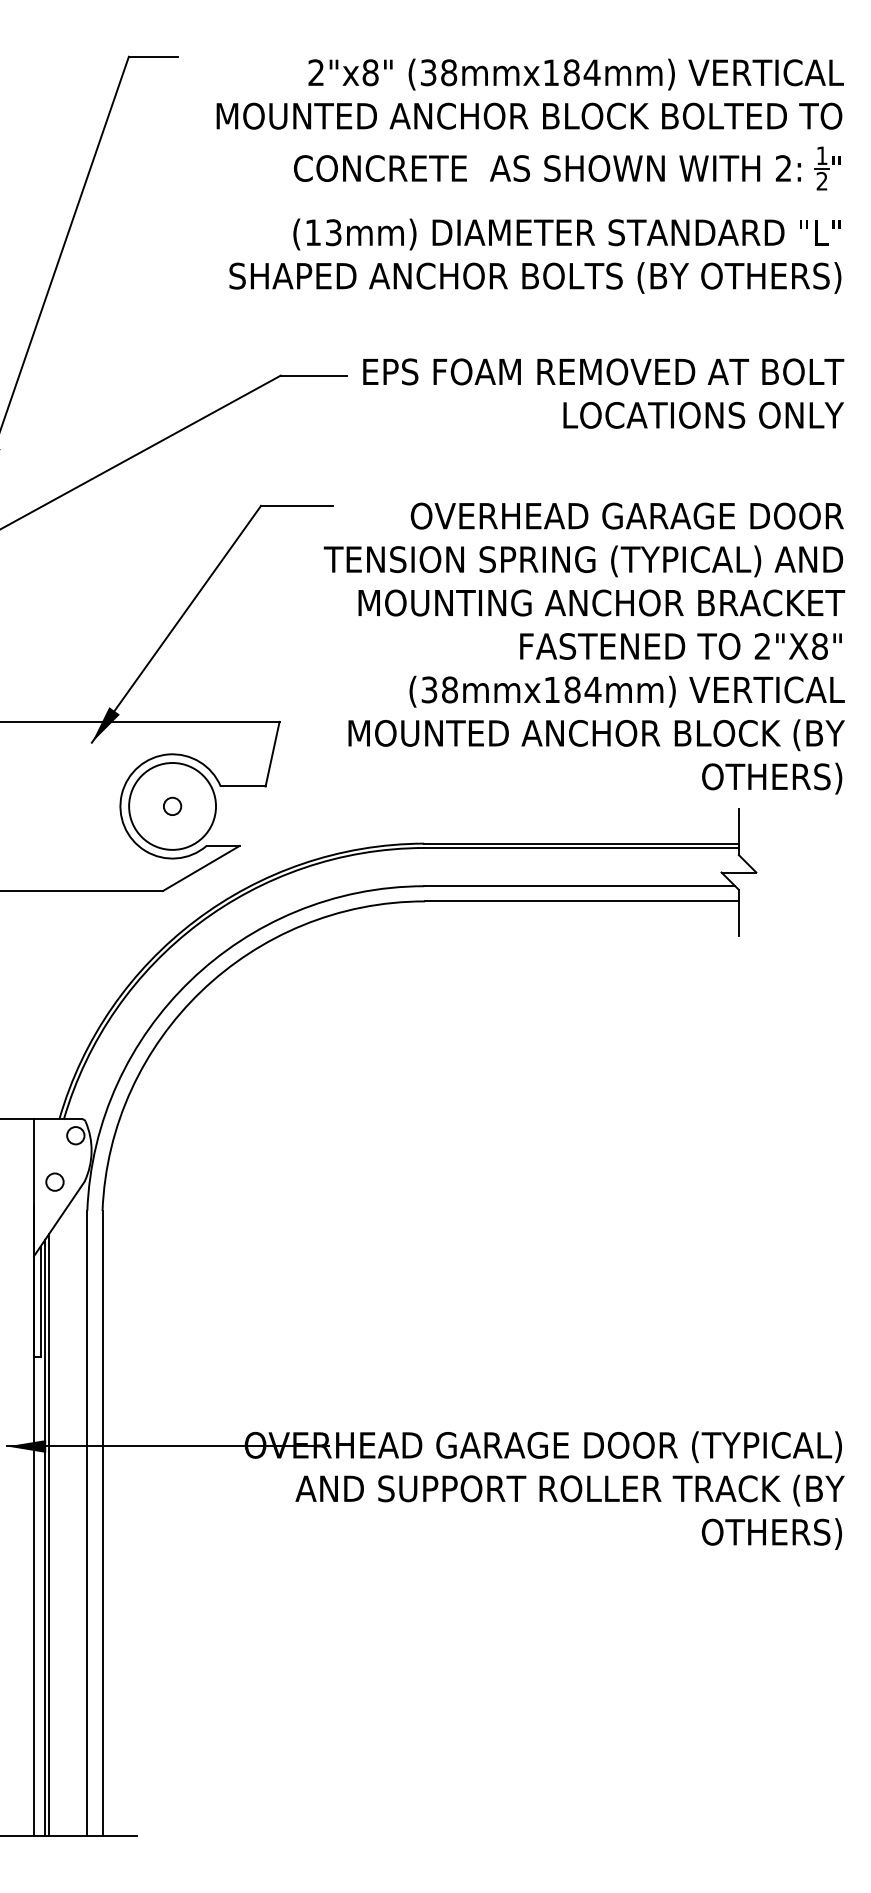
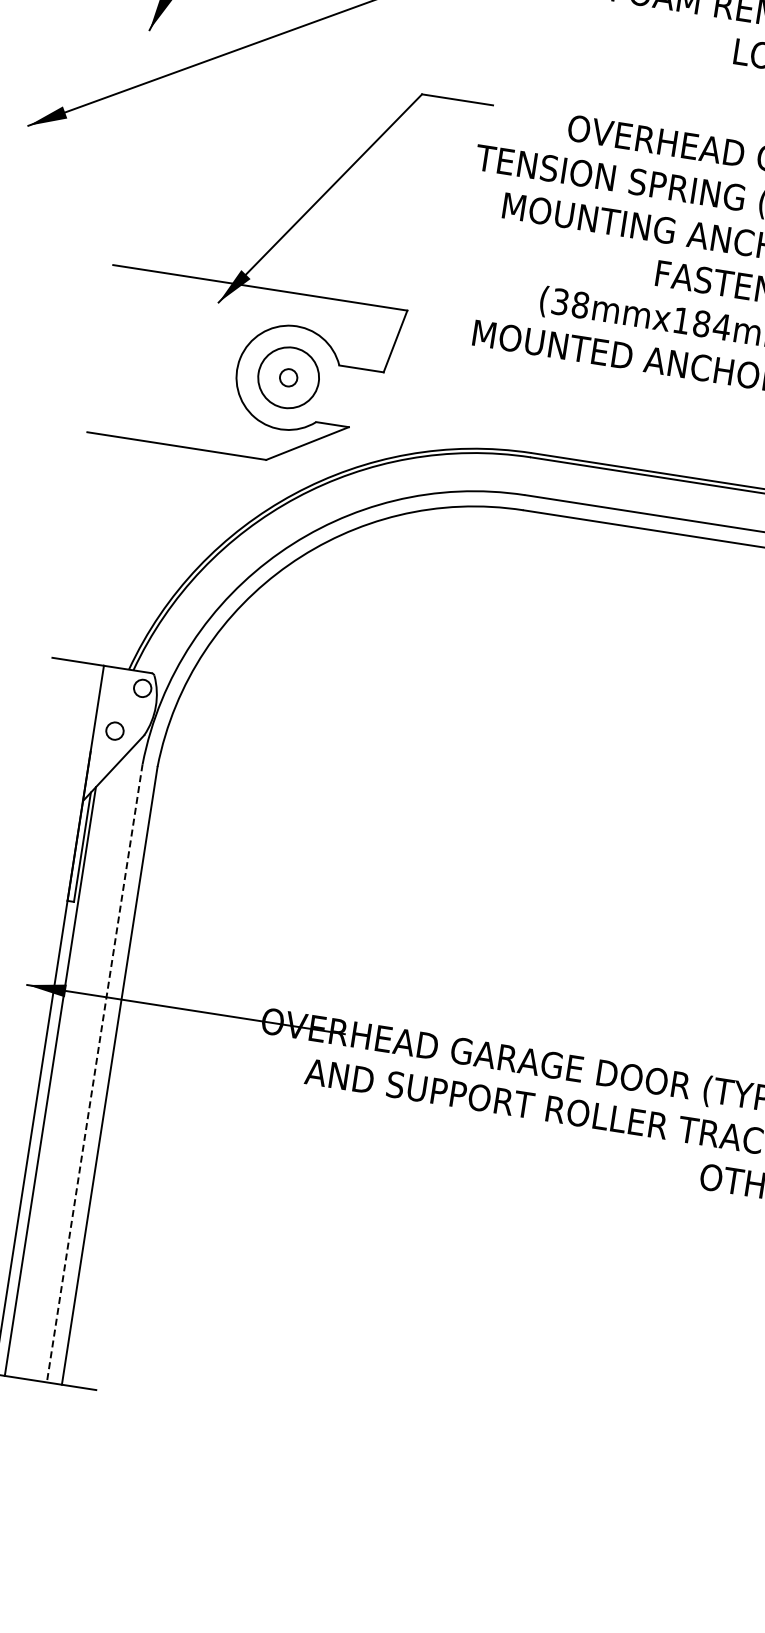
circle: (172, 806) -> (288, 377), size x0.7
line: (87, 1523) -> (94, 1073), solid -> dashed
line: (49, 1535) -> (55, 1079), removed

